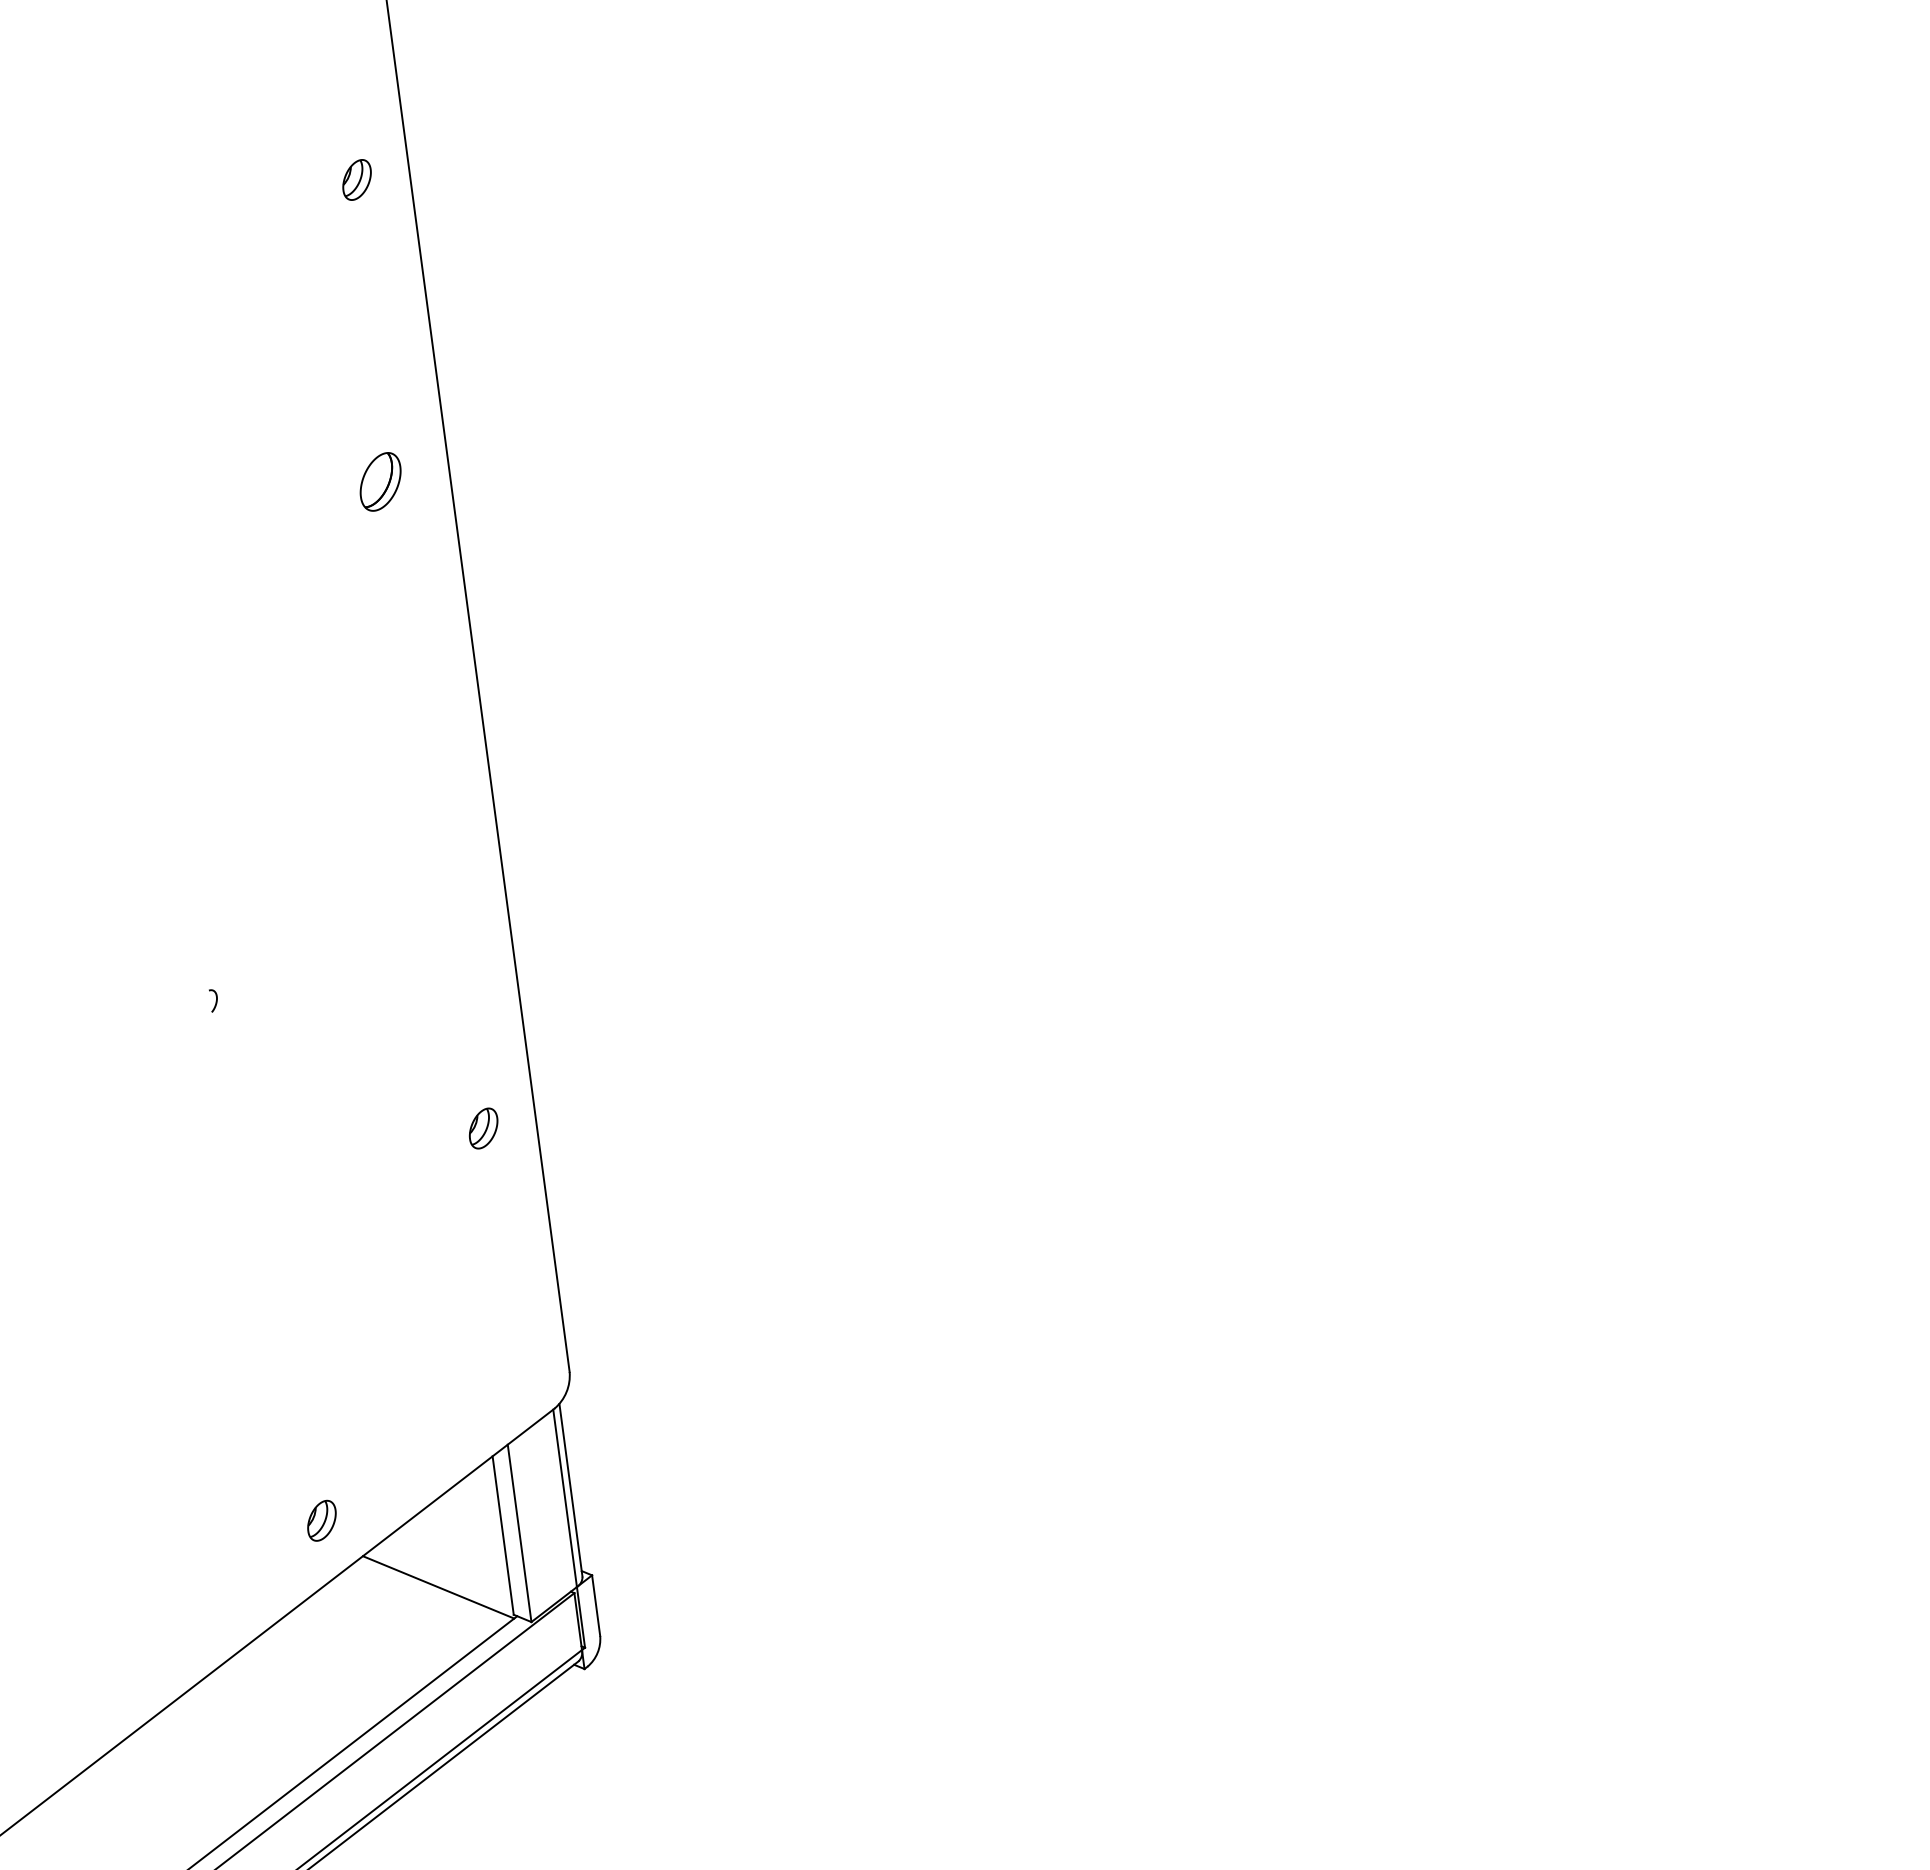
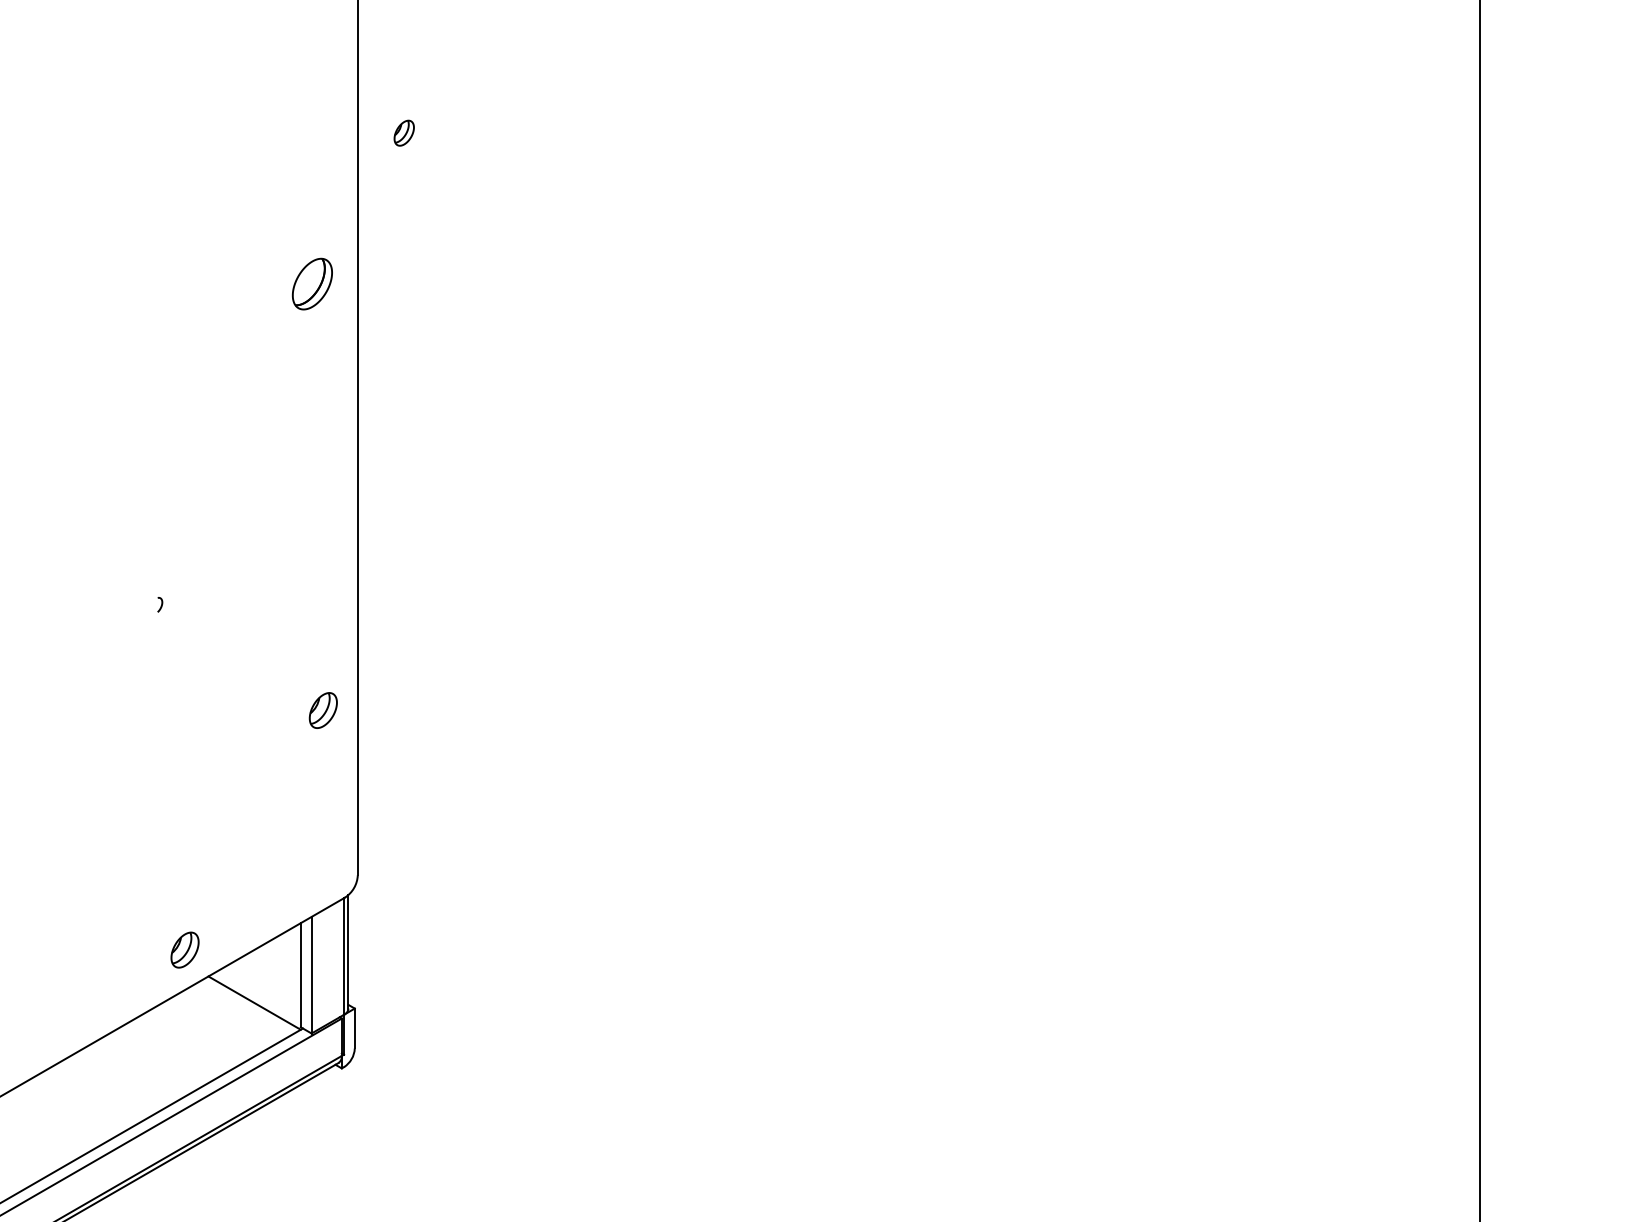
part: (355, 179) -> (403, 132), moved
part: (380, 482) -> (312, 284), size x1.4
part: (482, 1128) -> (322, 710), size x1.4
part: (321, 1520) -> (184, 949), size x1.4

